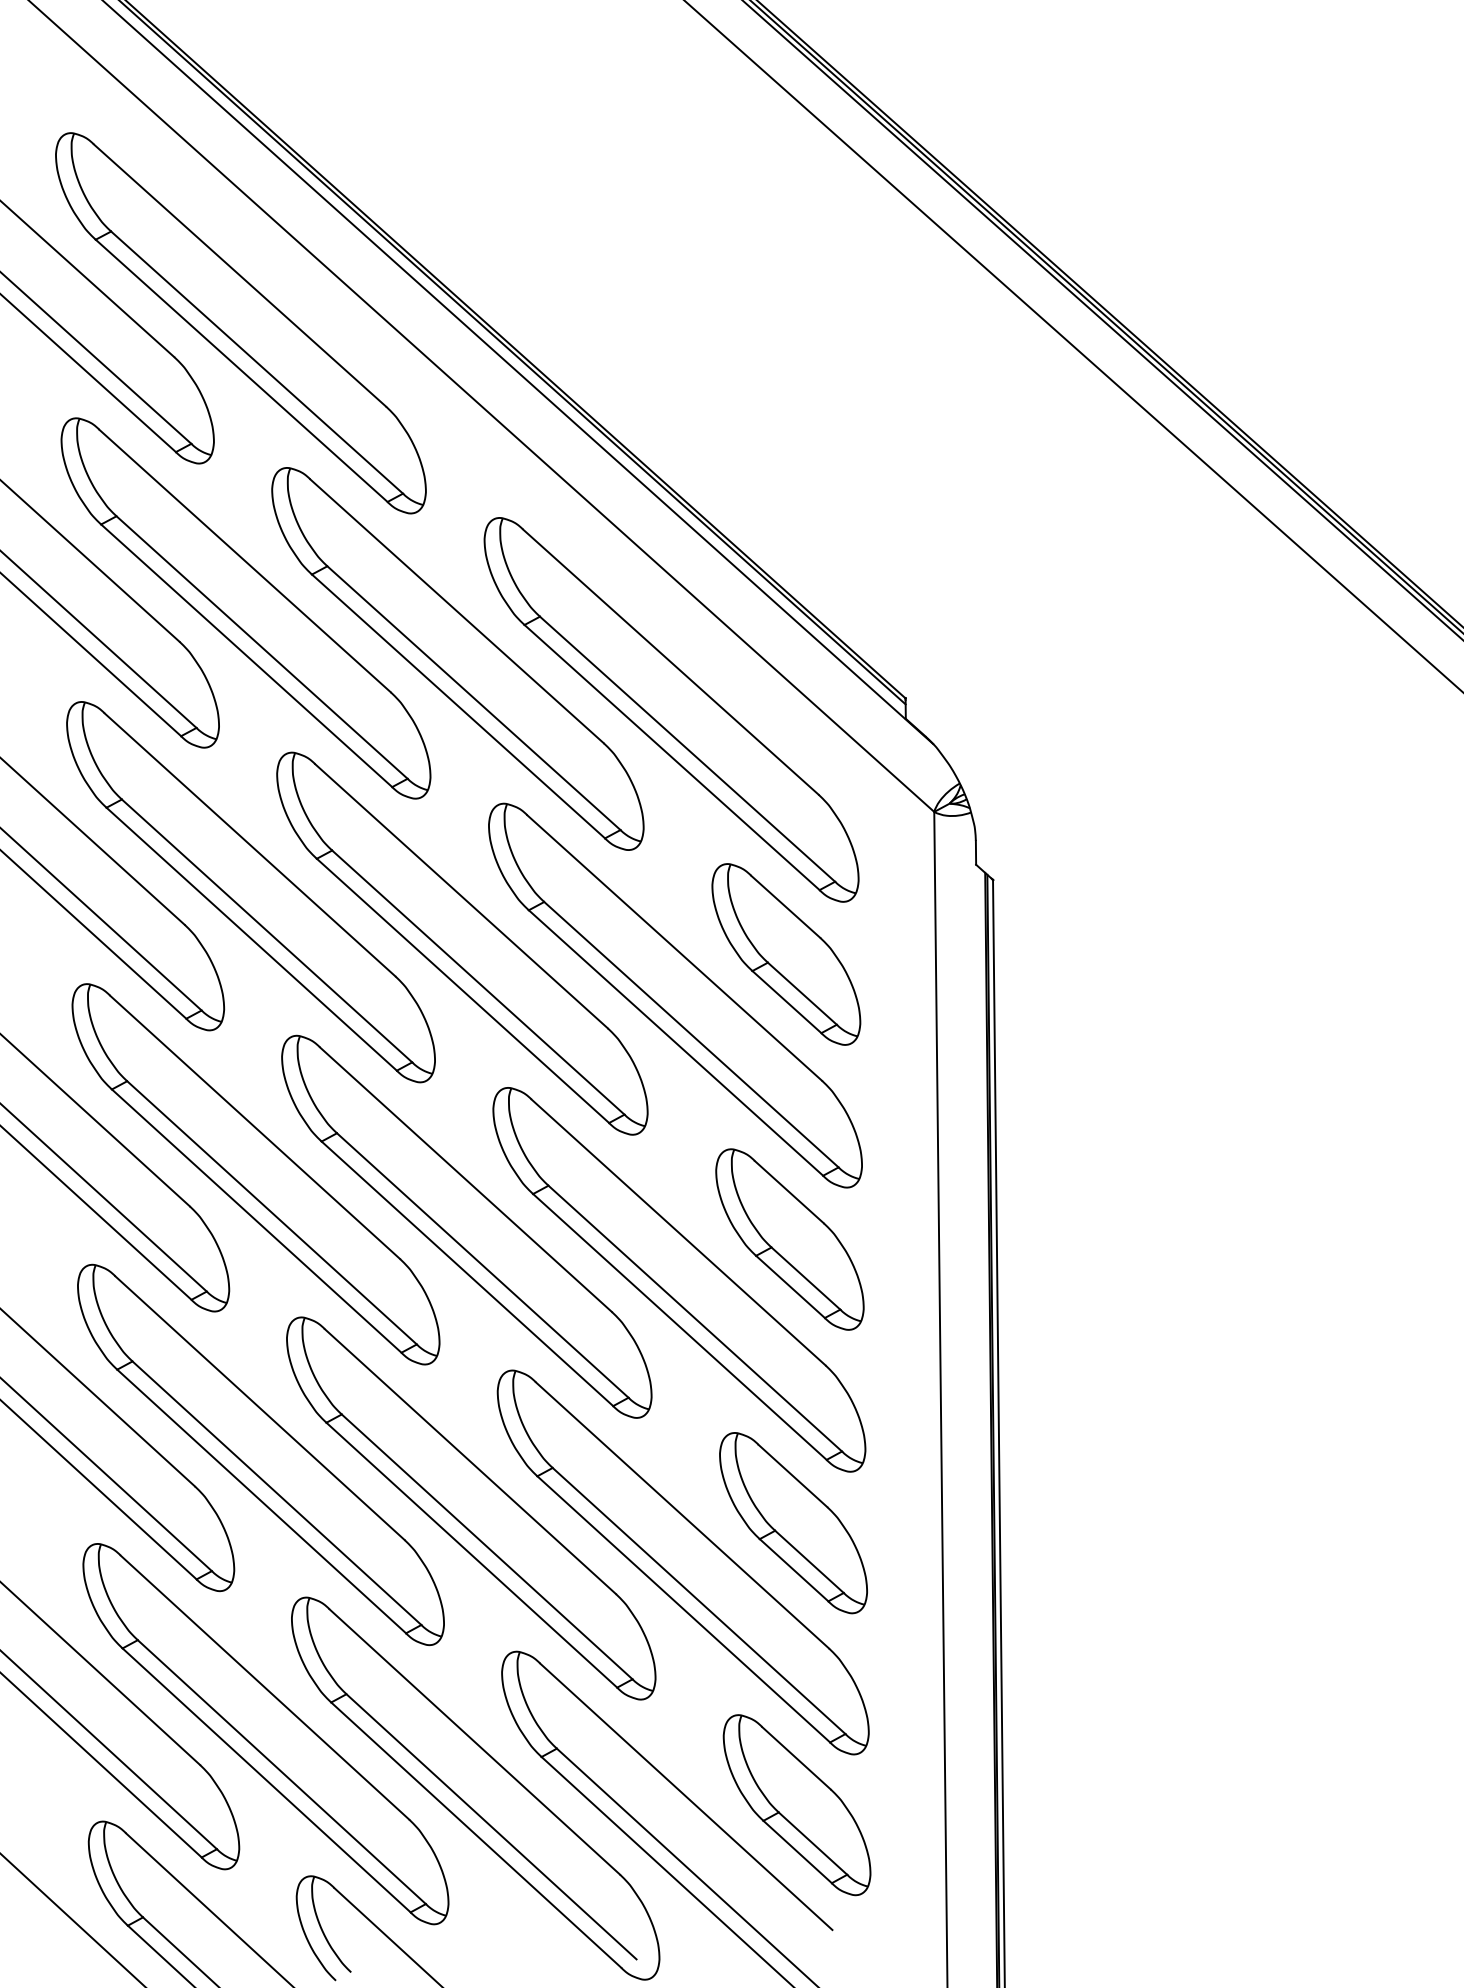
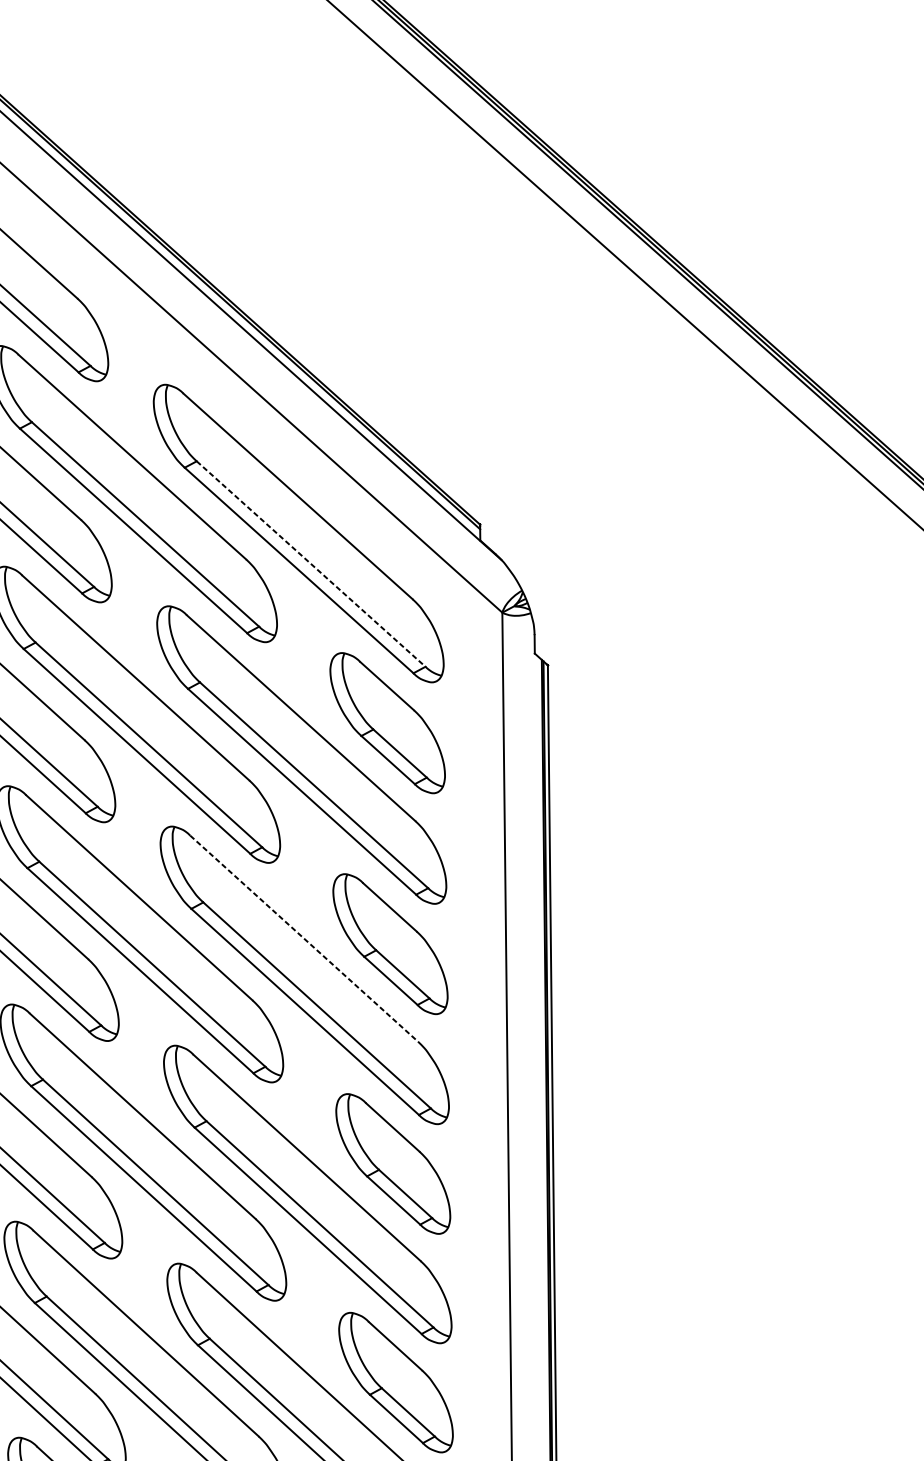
line: (687, 749) -> (311, 564), solid -> dashed
line: (678, 1232) -> (304, 938), solid -> dashed

